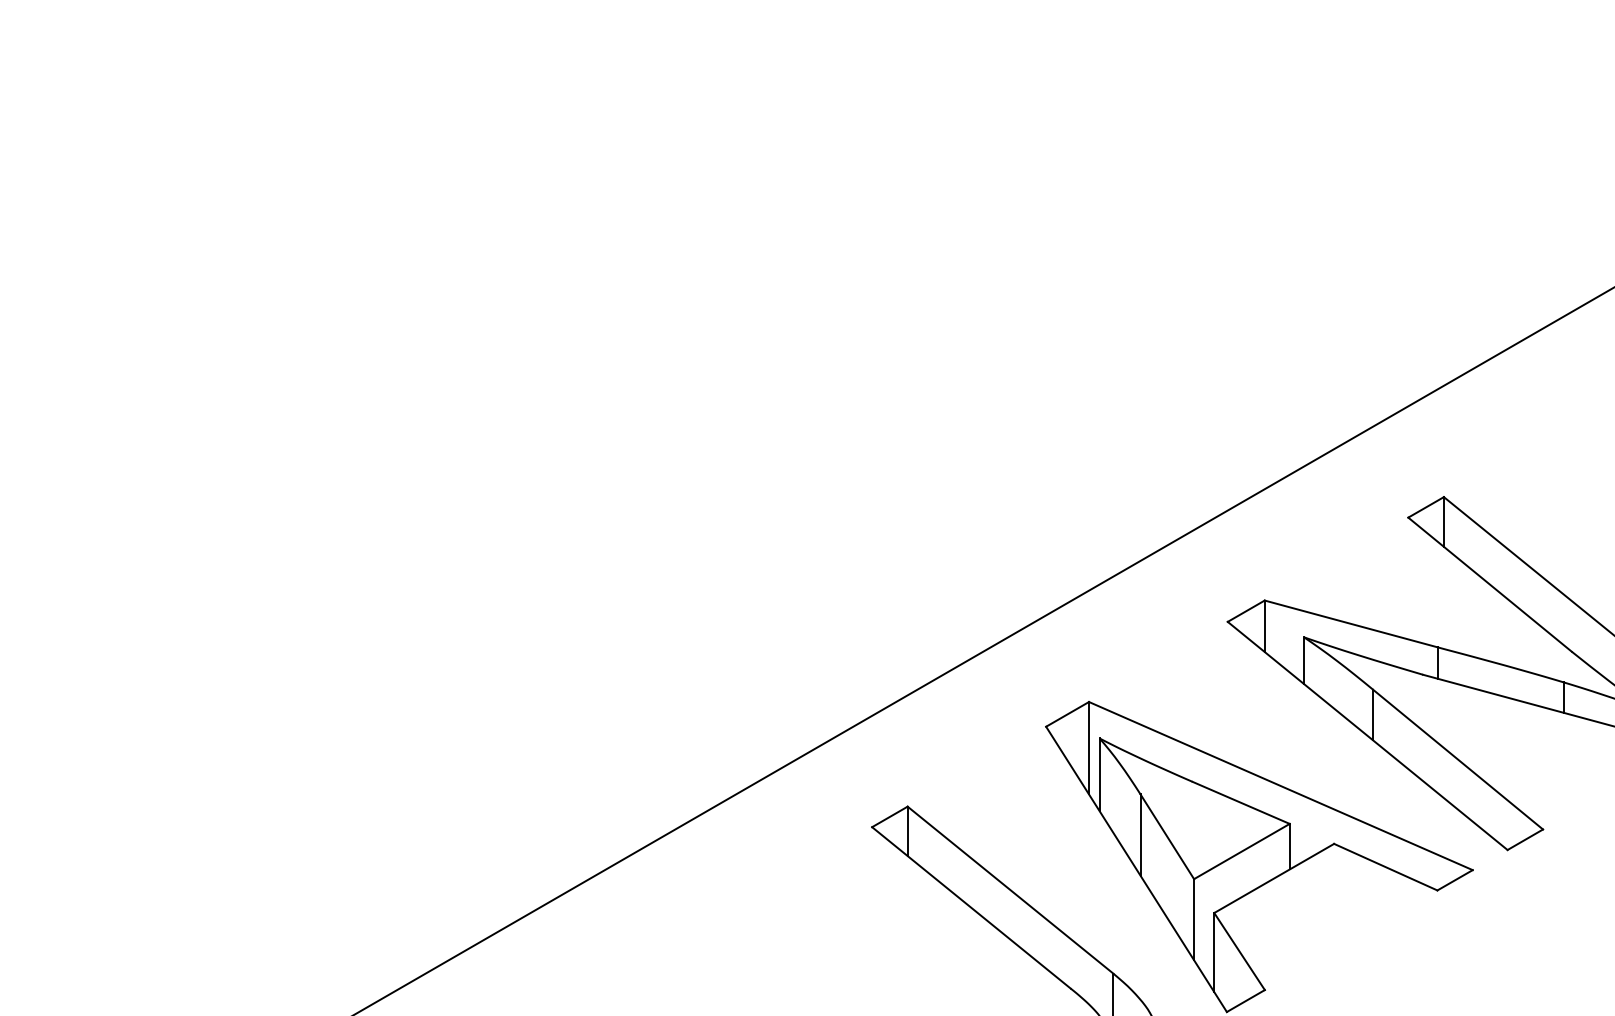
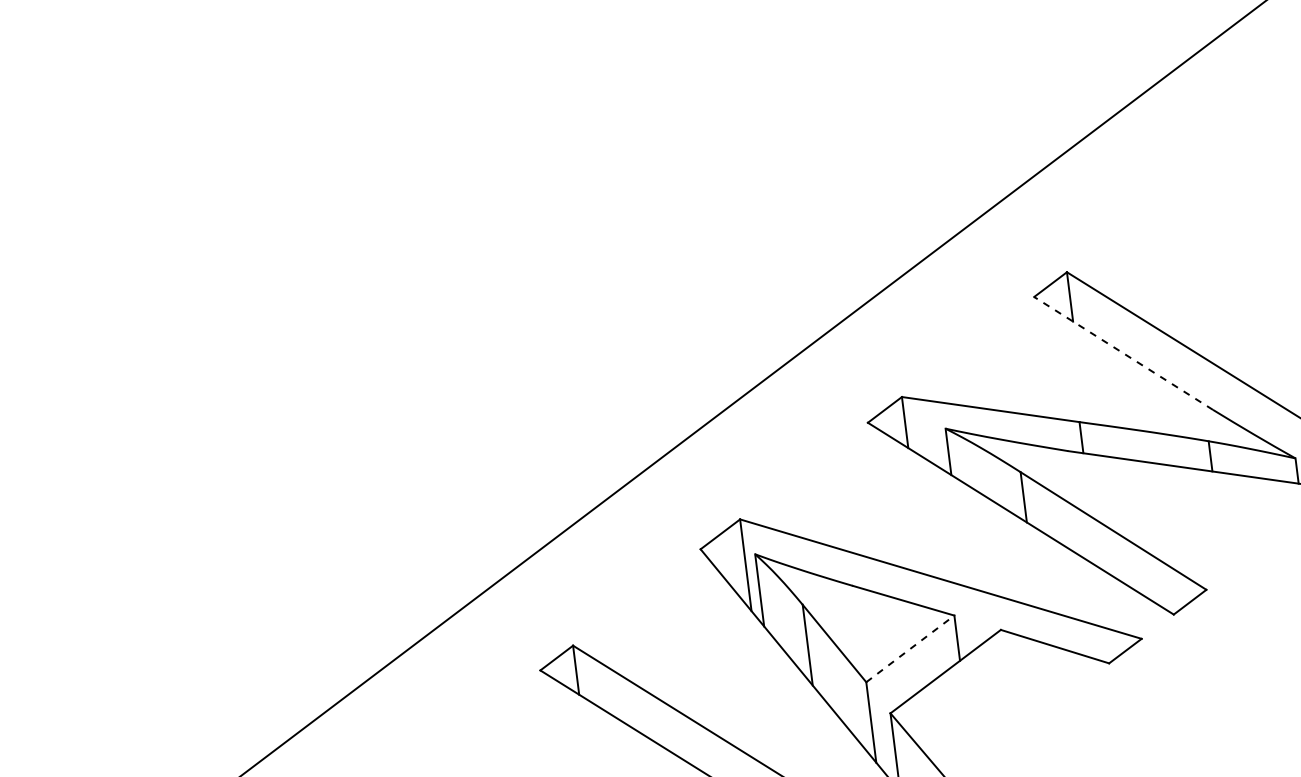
line: (1490, 584) -> (1124, 353), solid -> dashed
line: (1242, 851) -> (910, 648), solid -> dashed

